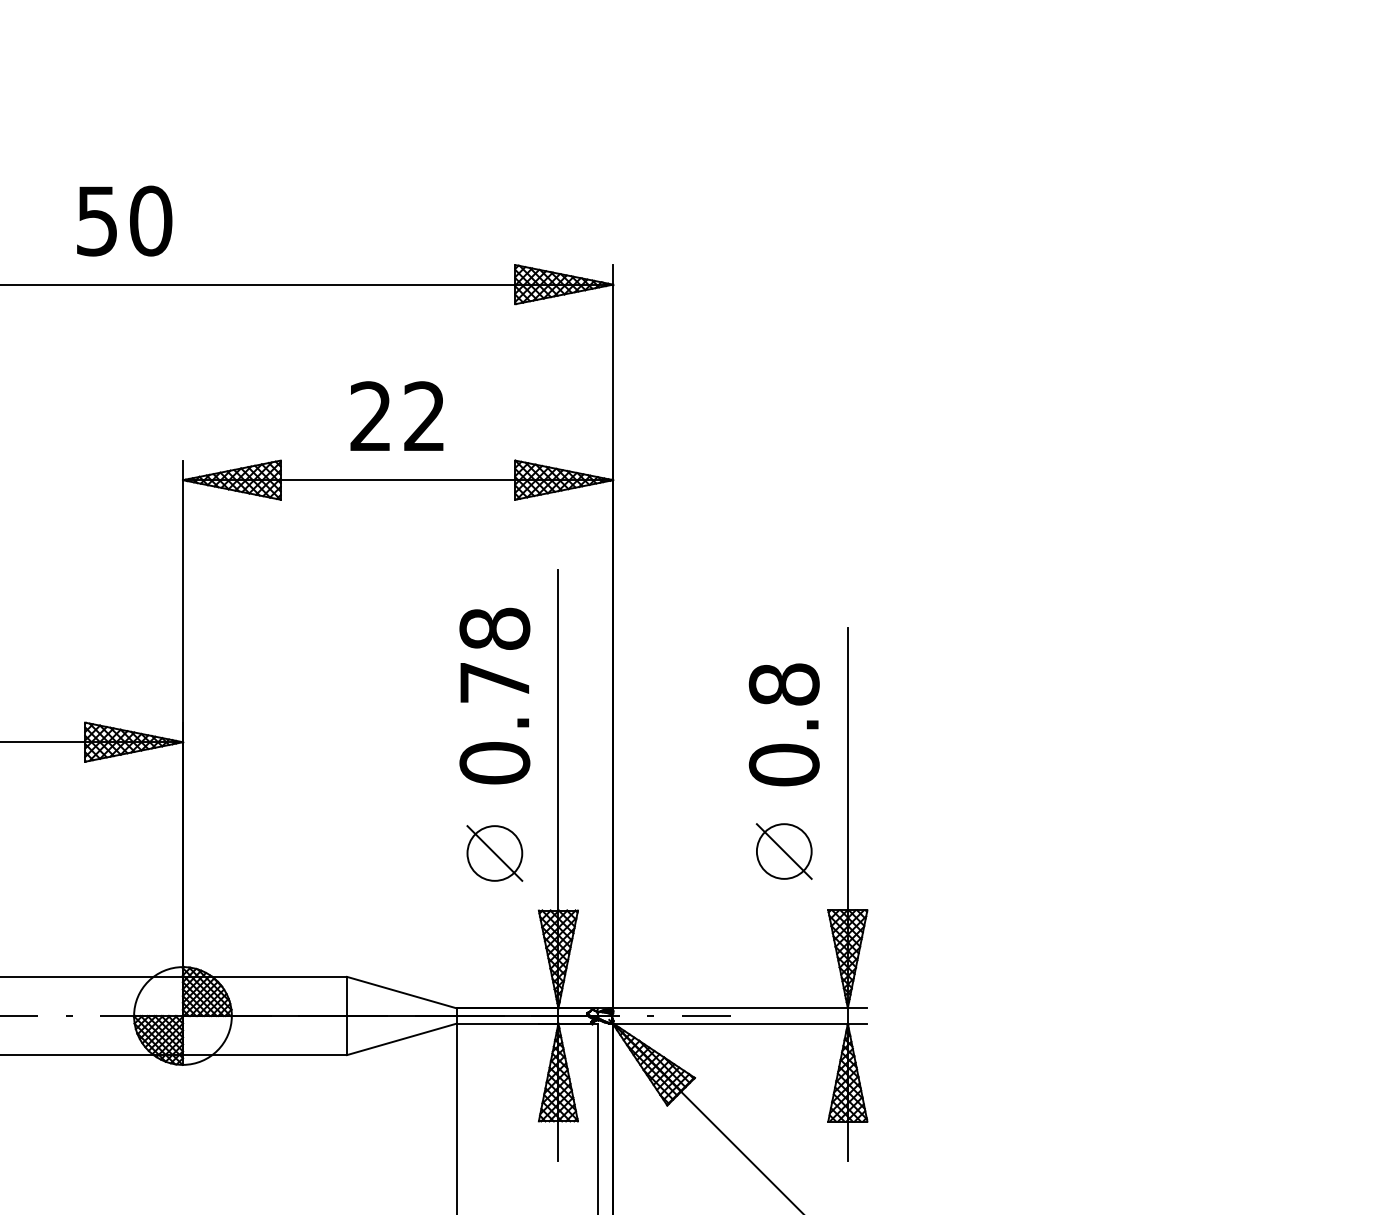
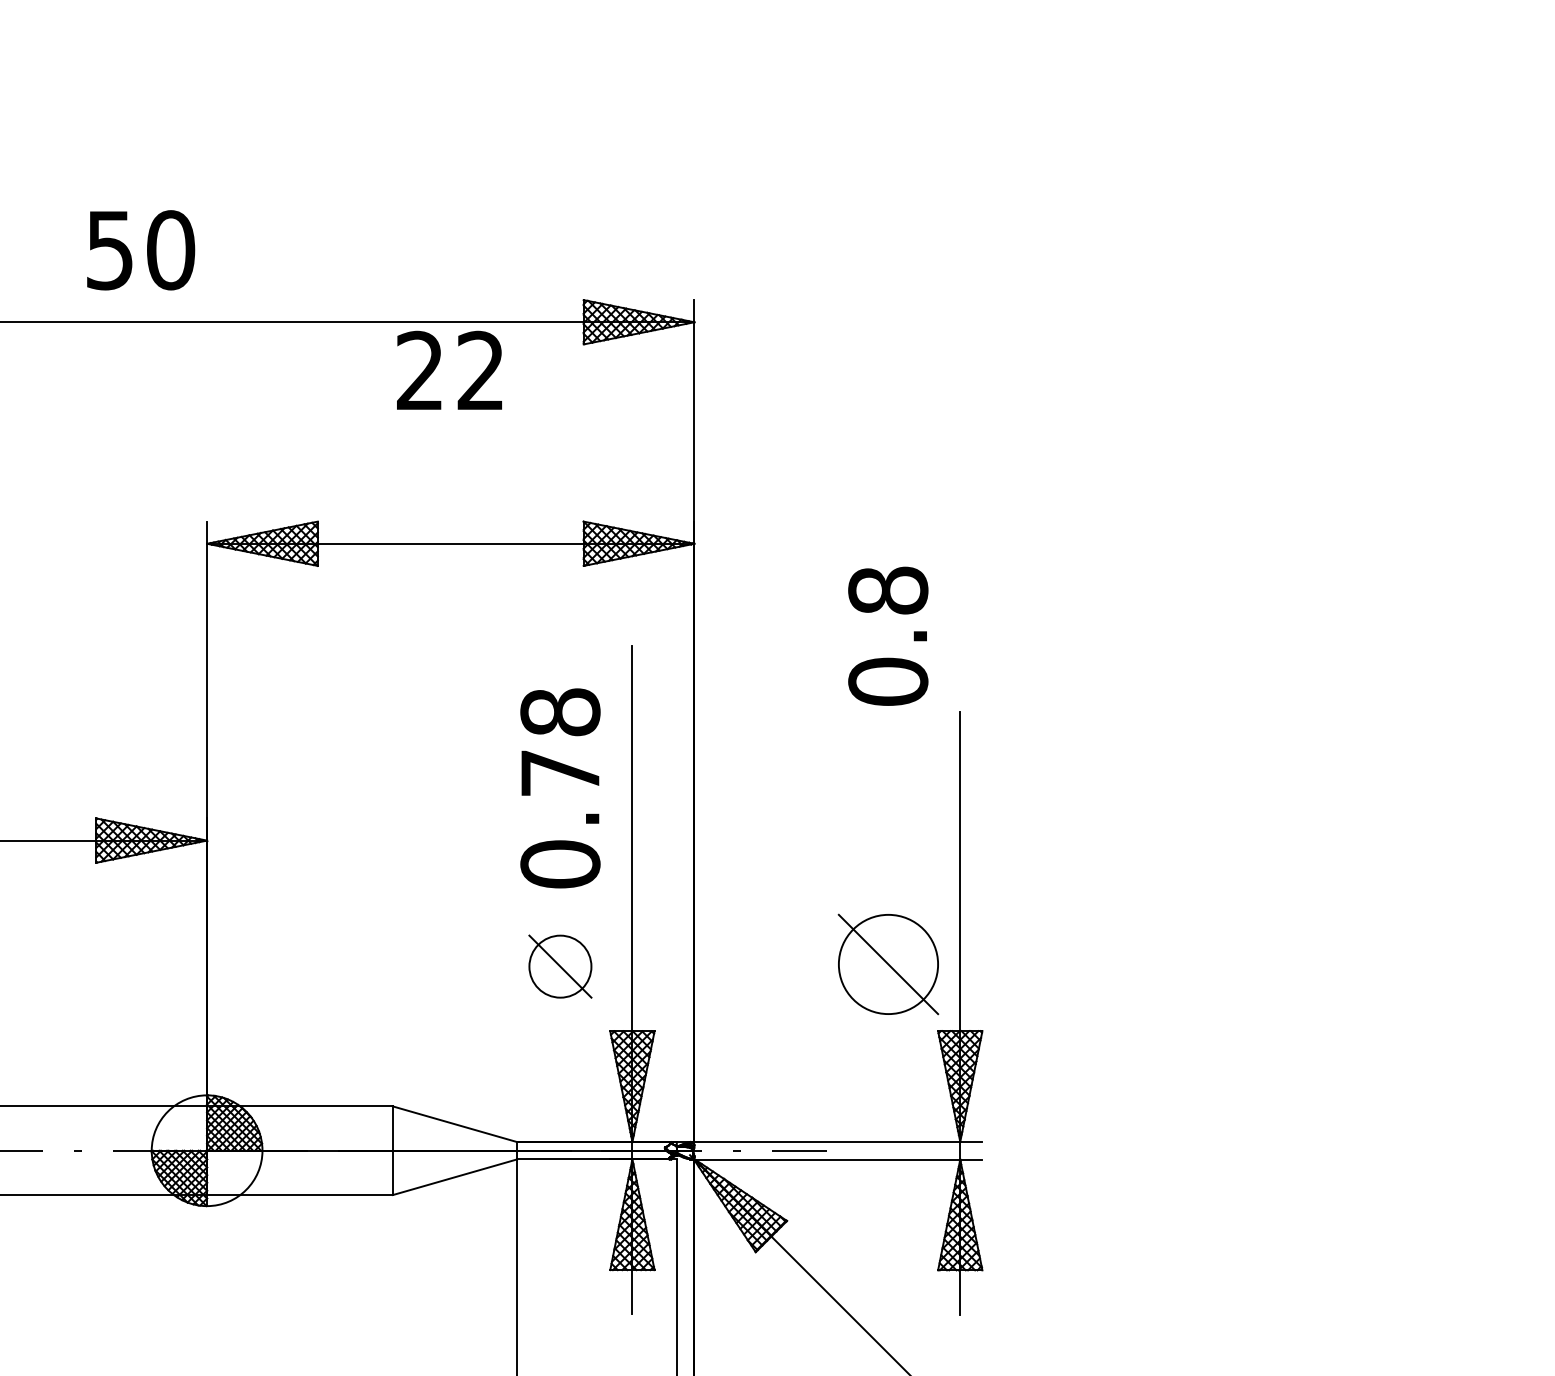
text: (396, 415) -> (448, 369), moved
text: (783, 724) -> (887, 635), moved
part: (783, 851) -> (887, 964), size x1.6

